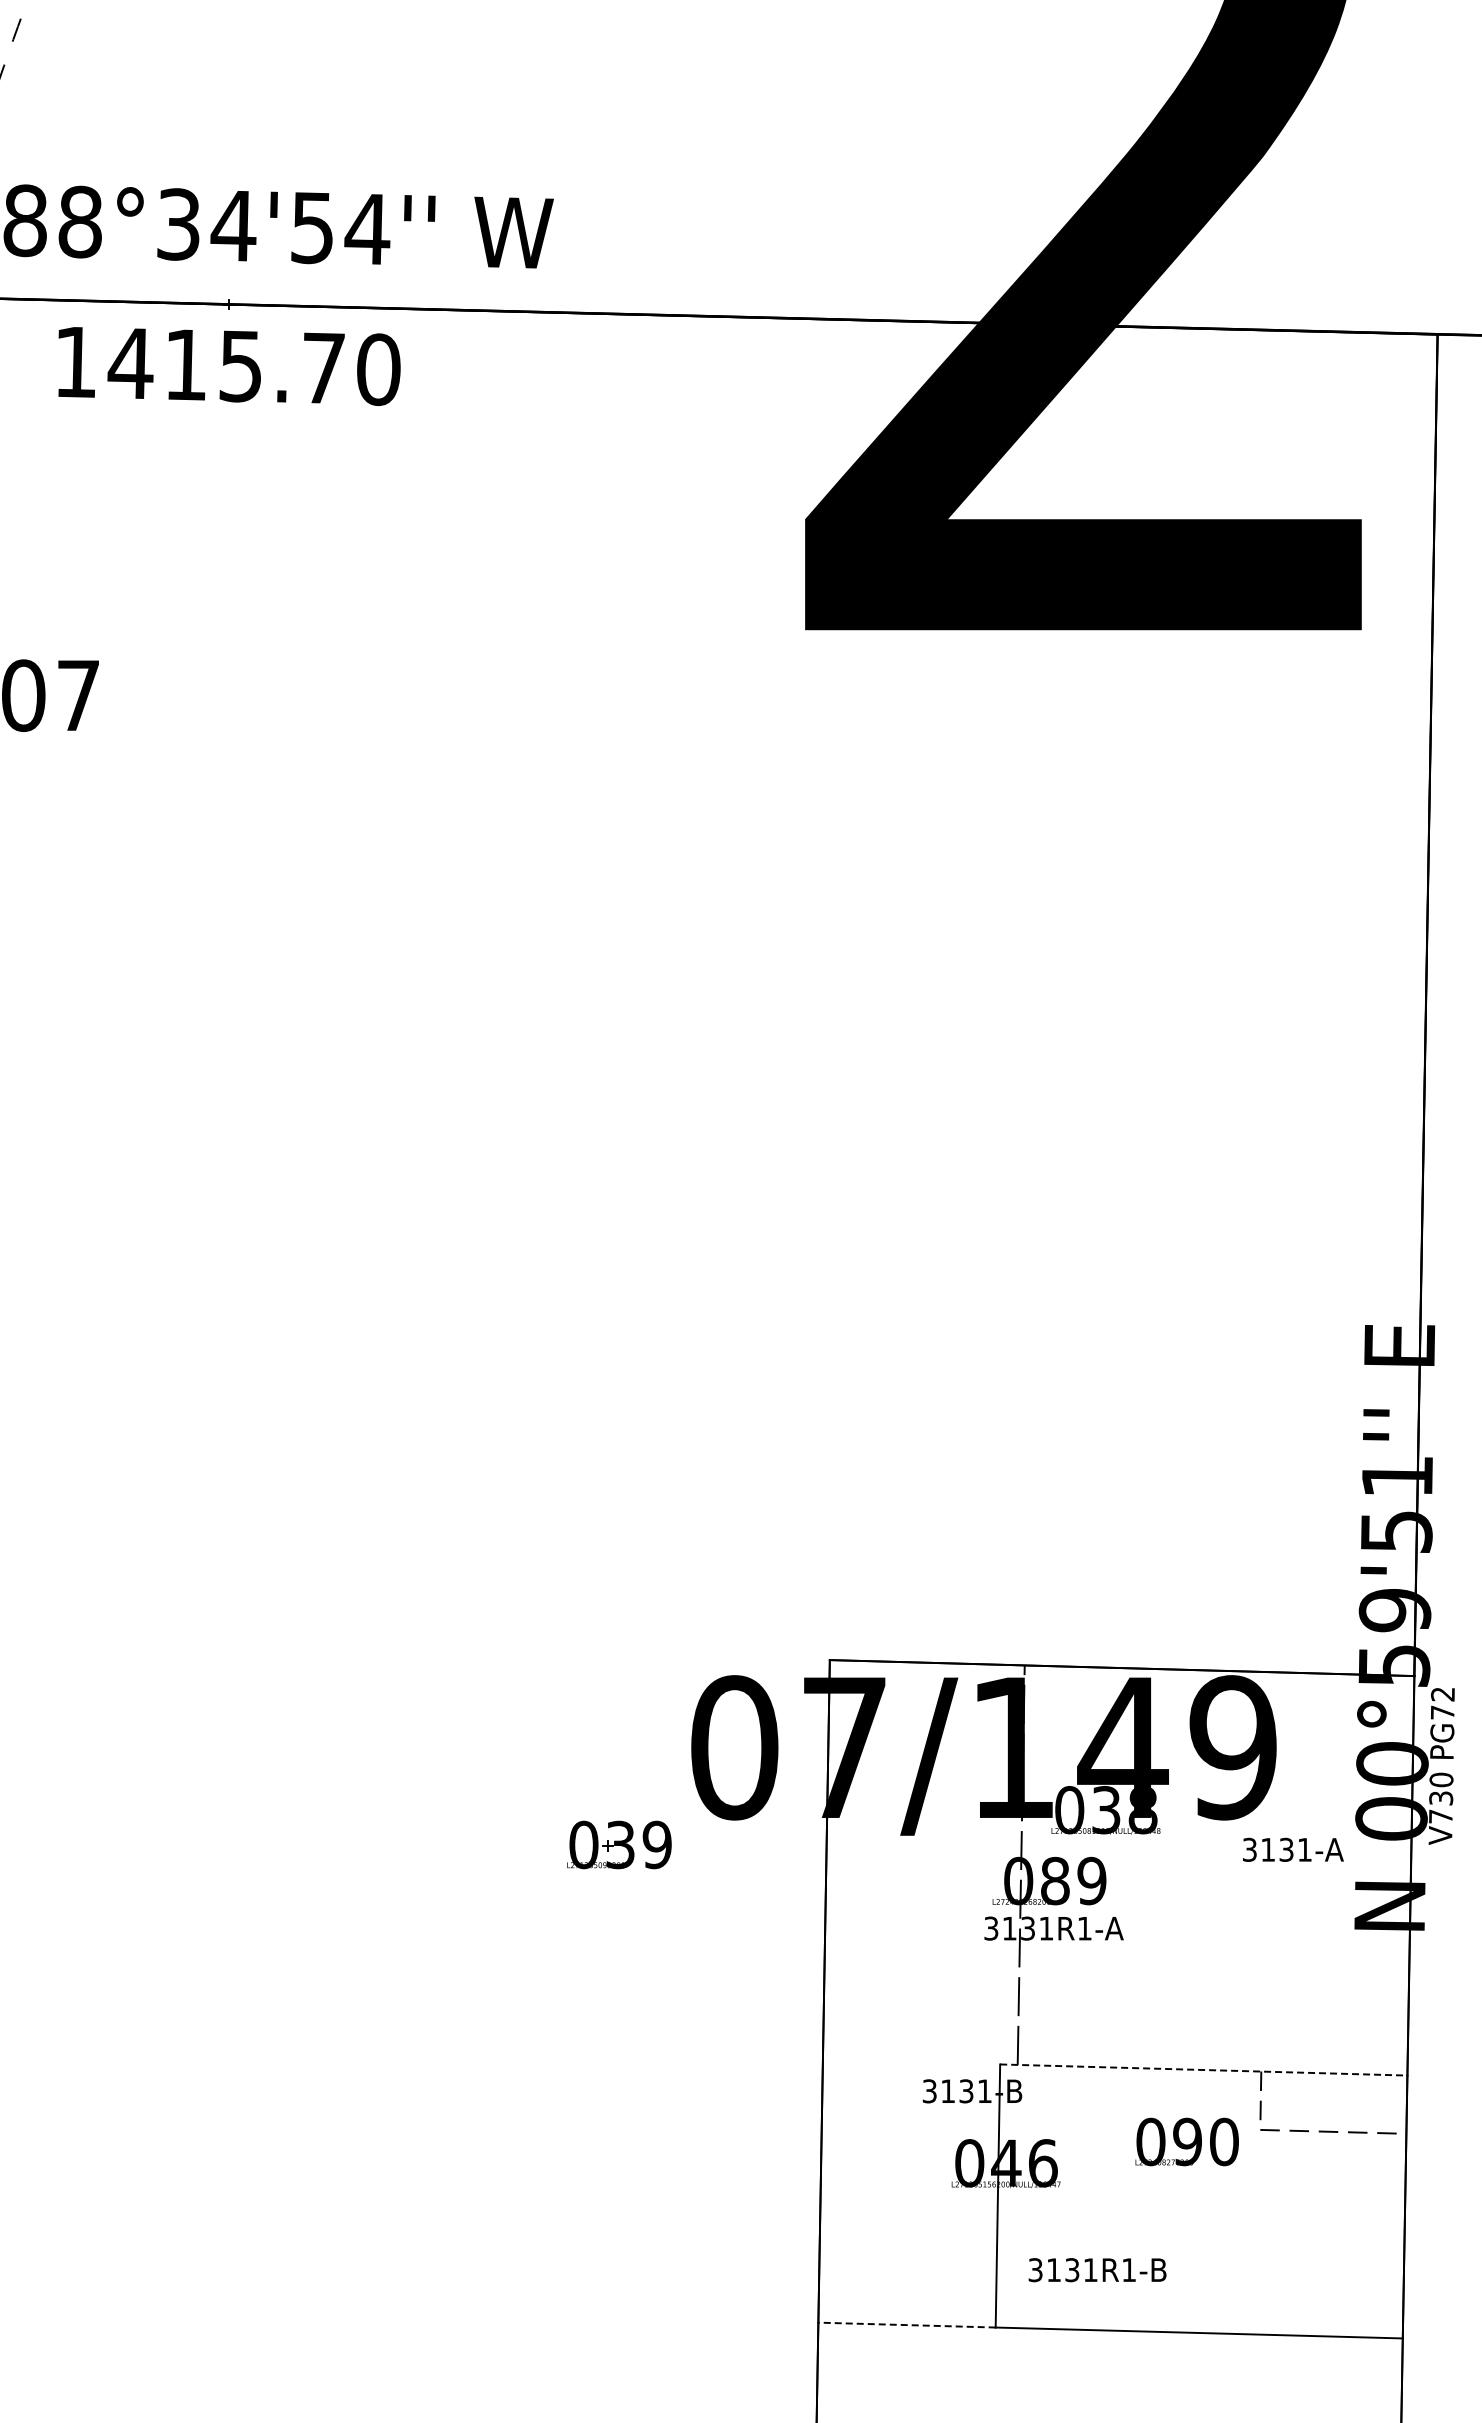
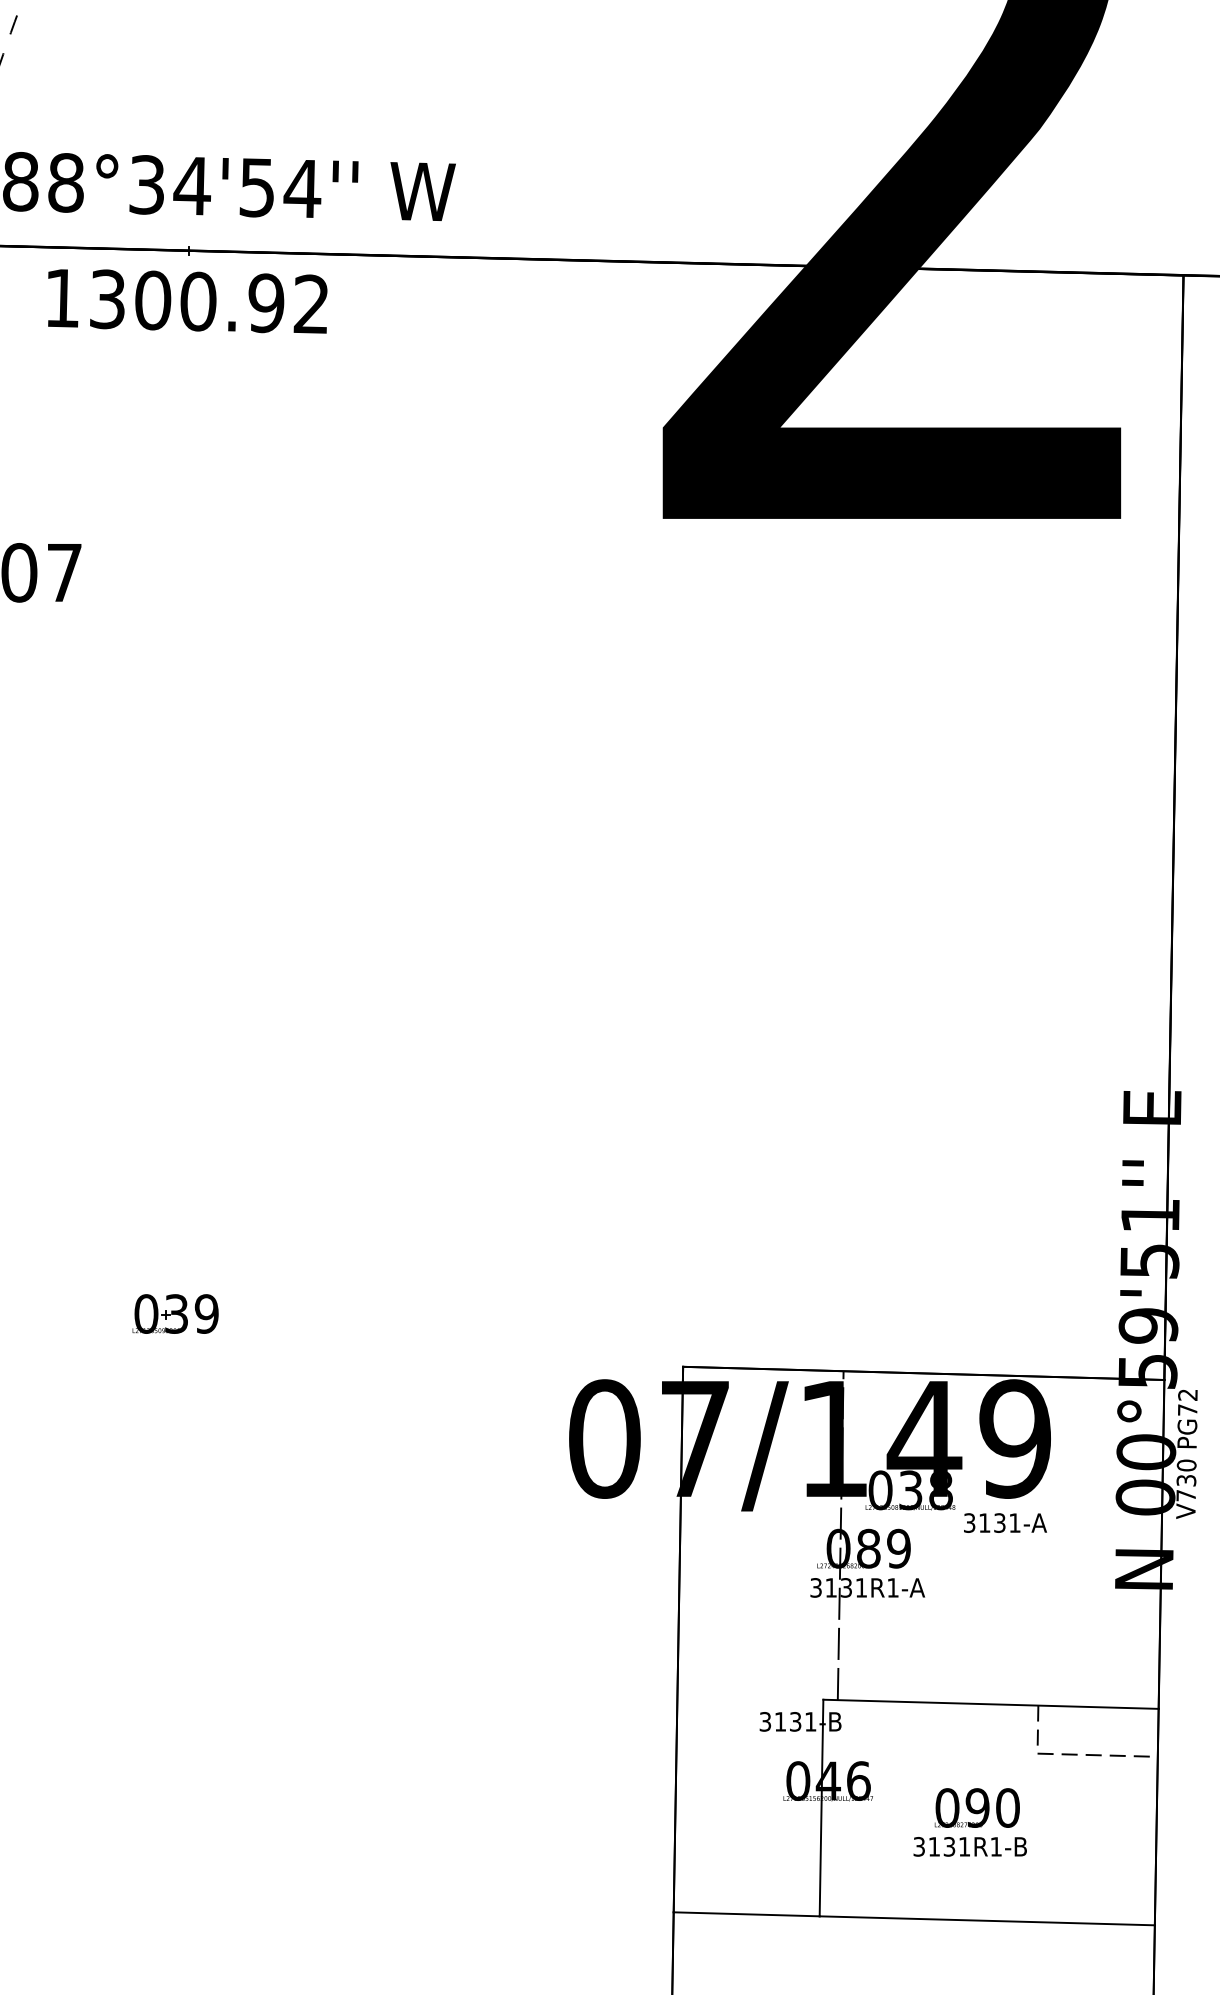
text: (253, 366) -> (208, 301), 1415.70 -> 1300.92
part: (619, 1844) -> (175, 1313), moved
text: (1293, 1849) -> (1005, 1522), moved
line: (1203, 2070) -> (990, 1704), dashed -> solid
text: (1186, 2141) -> (976, 1807), moved
text: (1097, 2270) -> (970, 1847), moved
line: (907, 2325) -> (747, 1914), dashed -> solid

